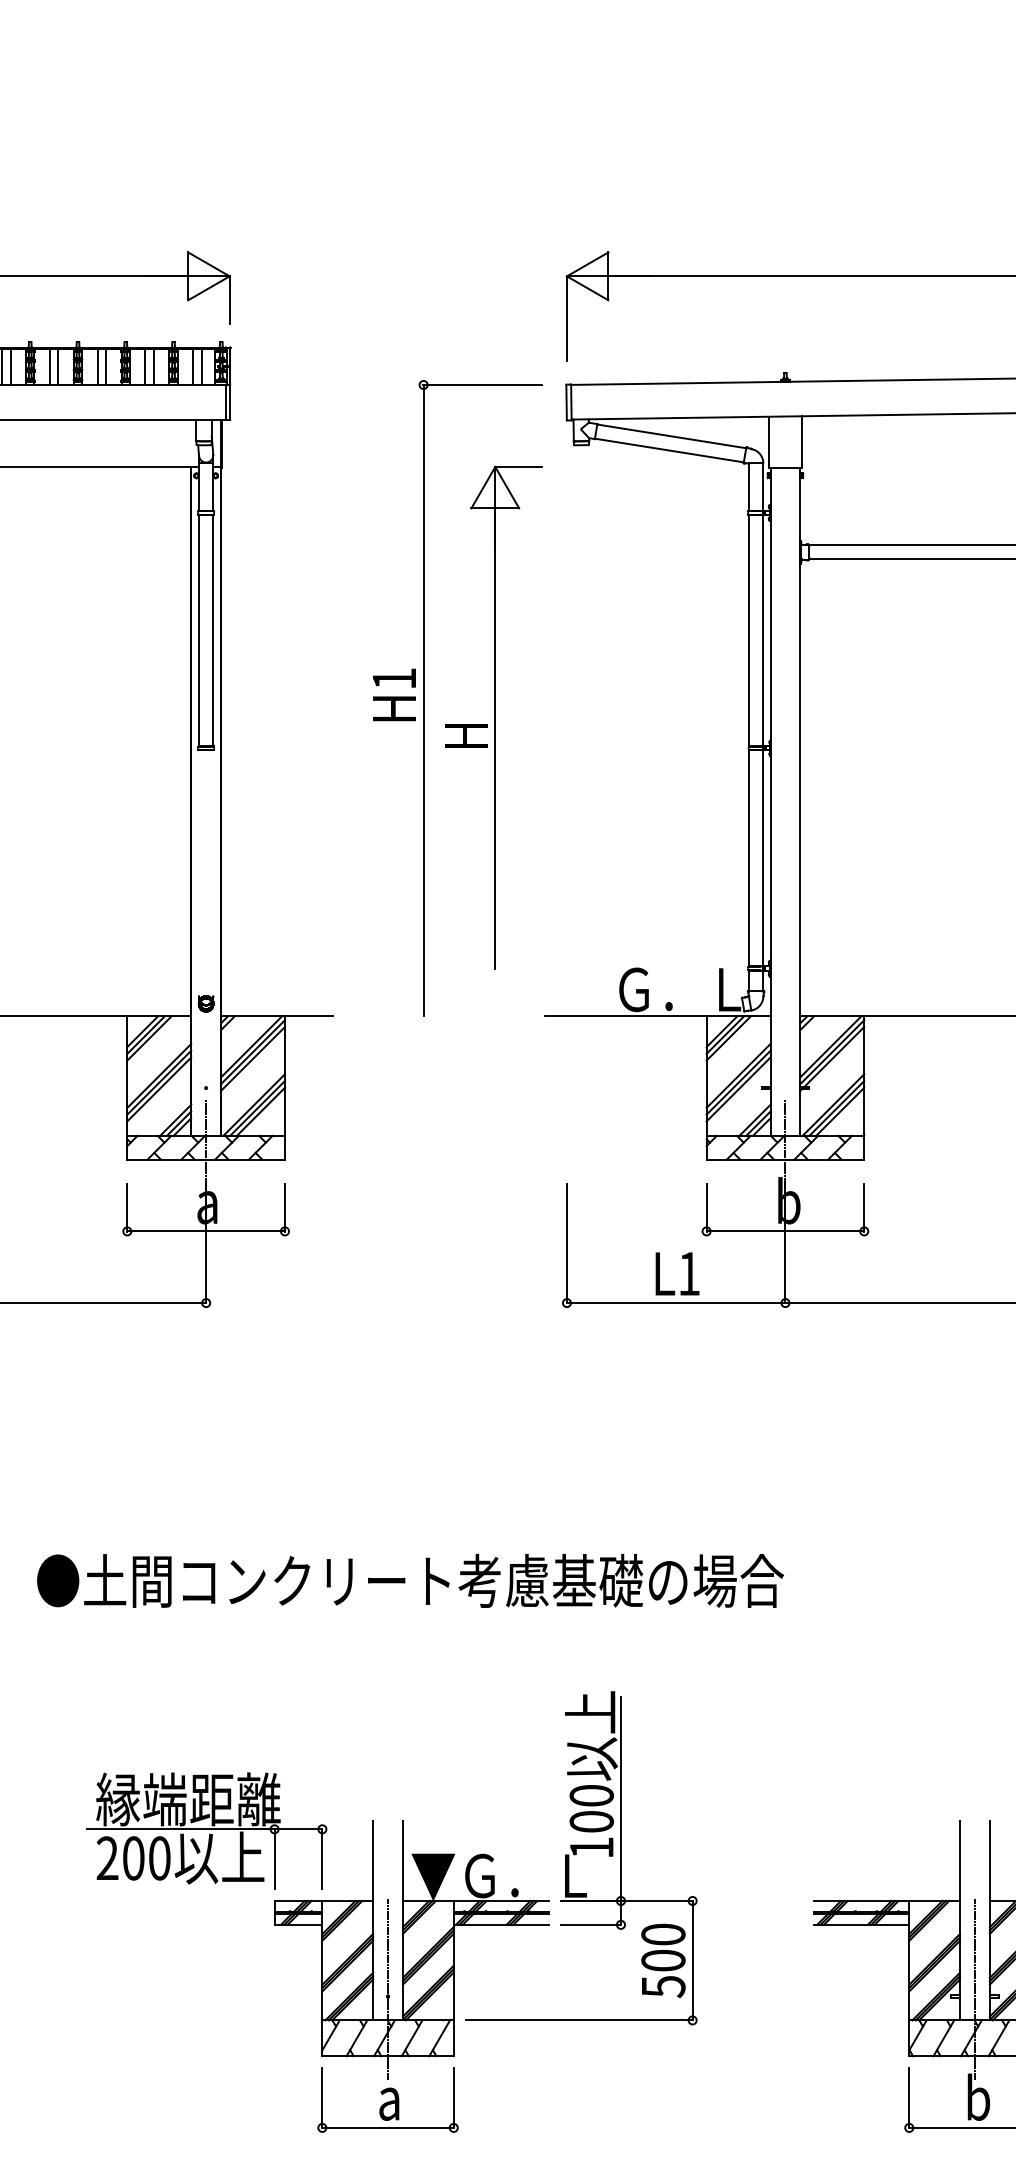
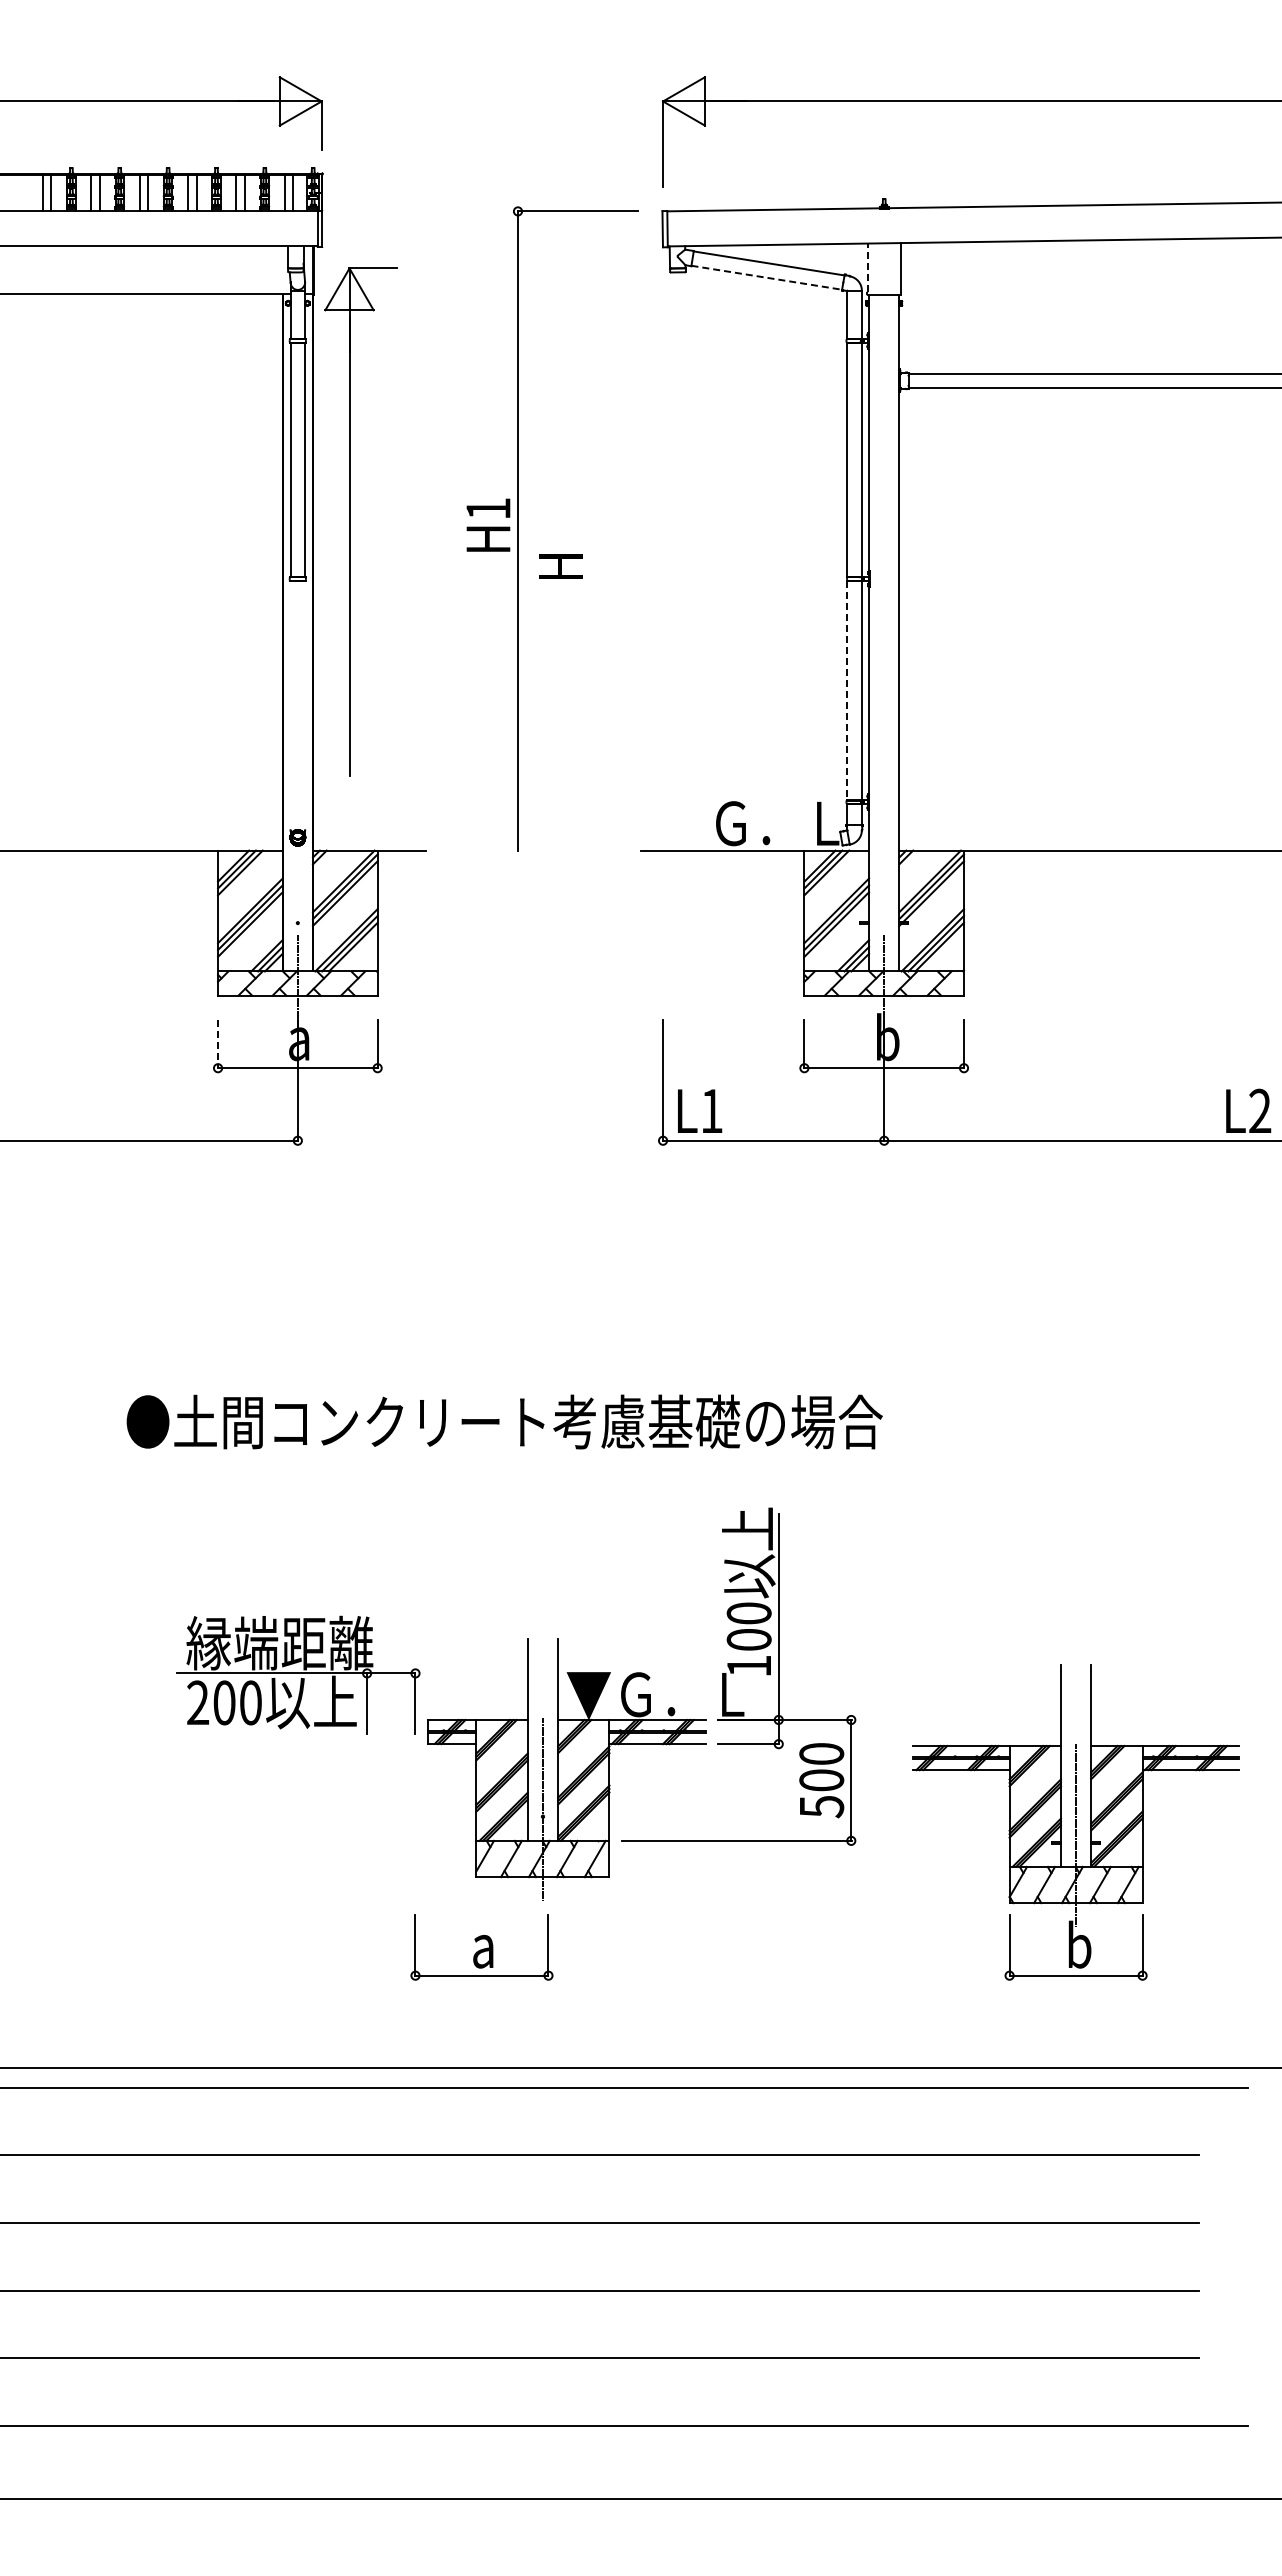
line: (768, 440) -> (867, 267), solid -> dashed
line: (670, 450) -> (767, 277), solid -> dashed
part: (496, 717) -> (350, 521), moved
line: (749, 859) -> (847, 691), solid -> dashed
line: (127, 1207) -> (218, 1044), solid -> dashed
text: (678, 1273) -> (700, 1110), moved
part: (485, 1884) -> (641, 1703), moved

